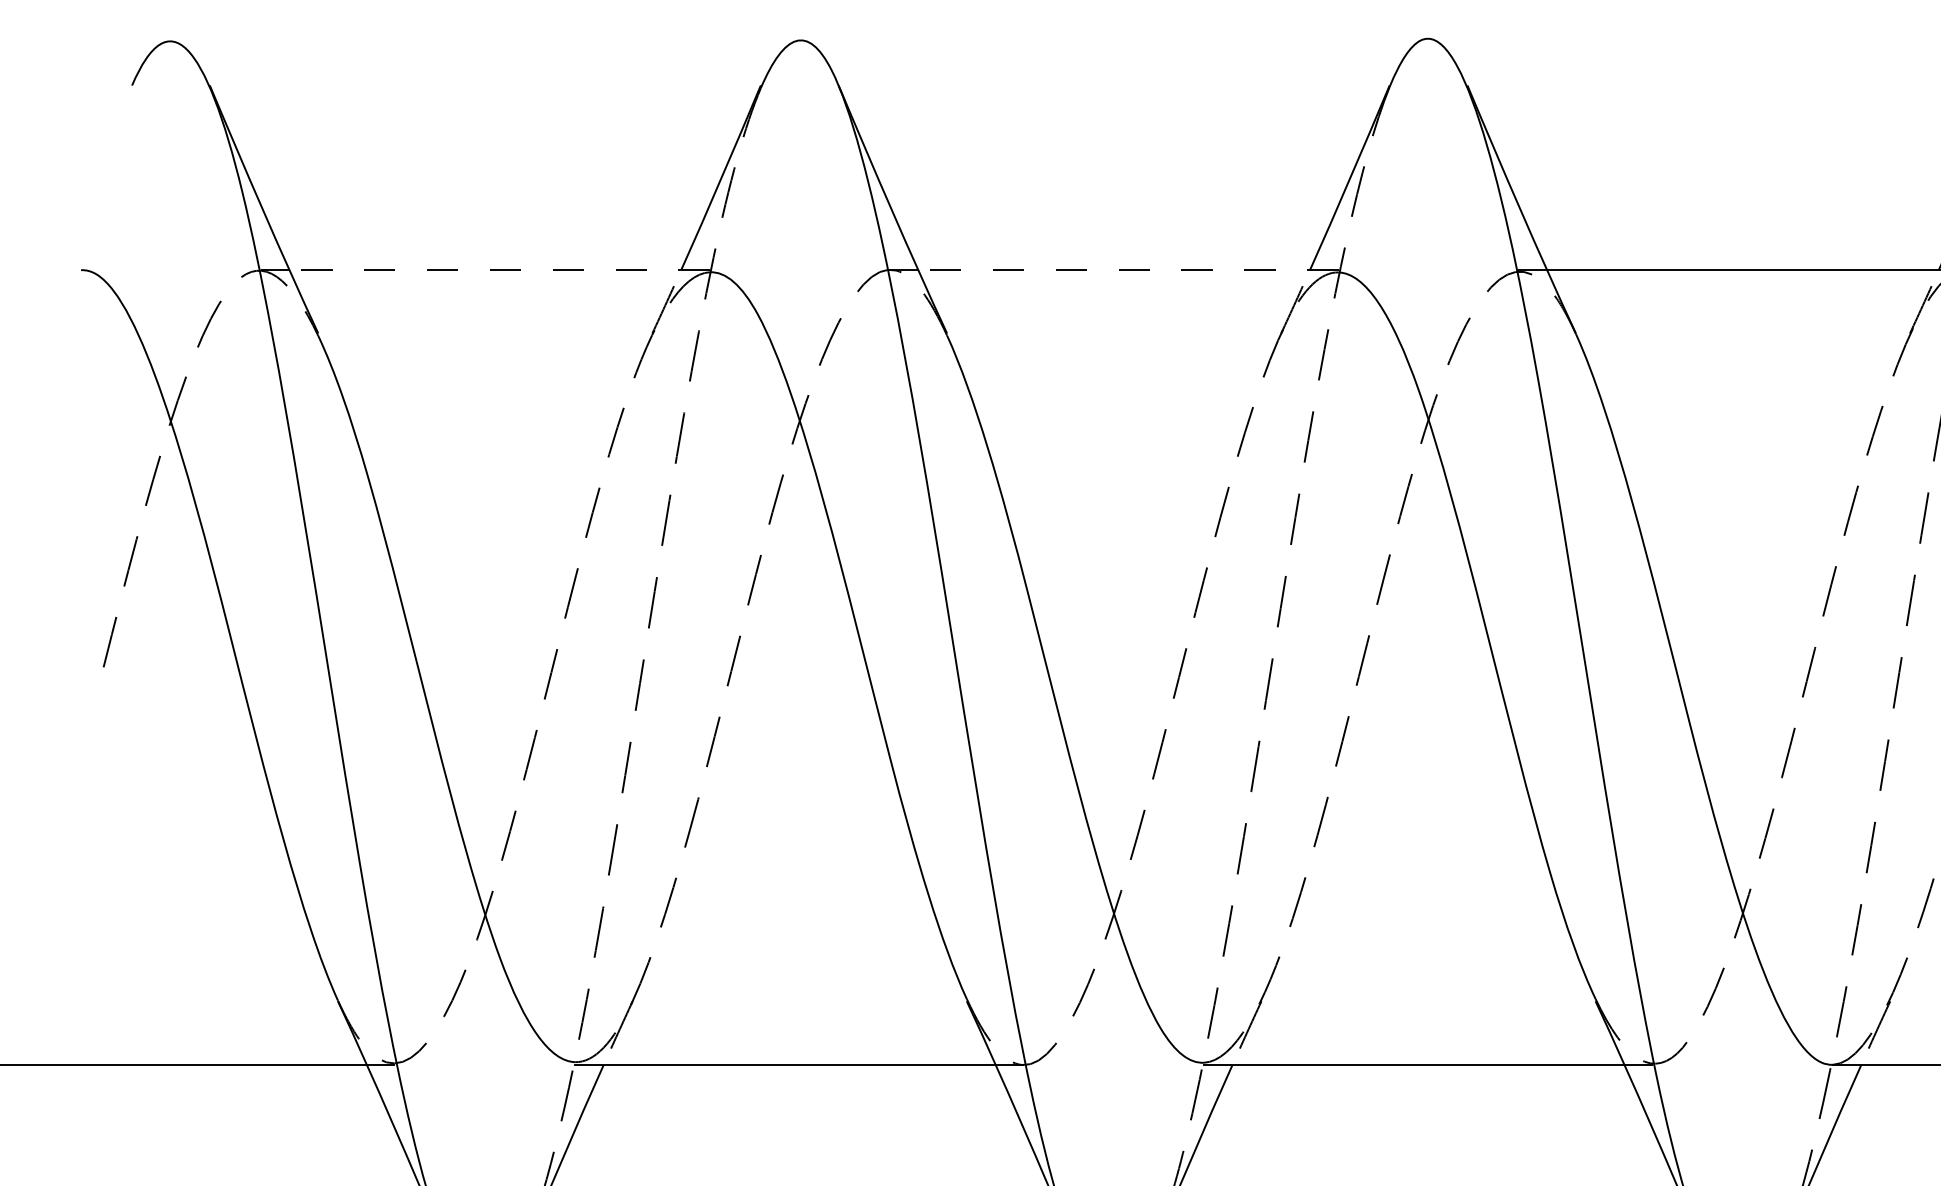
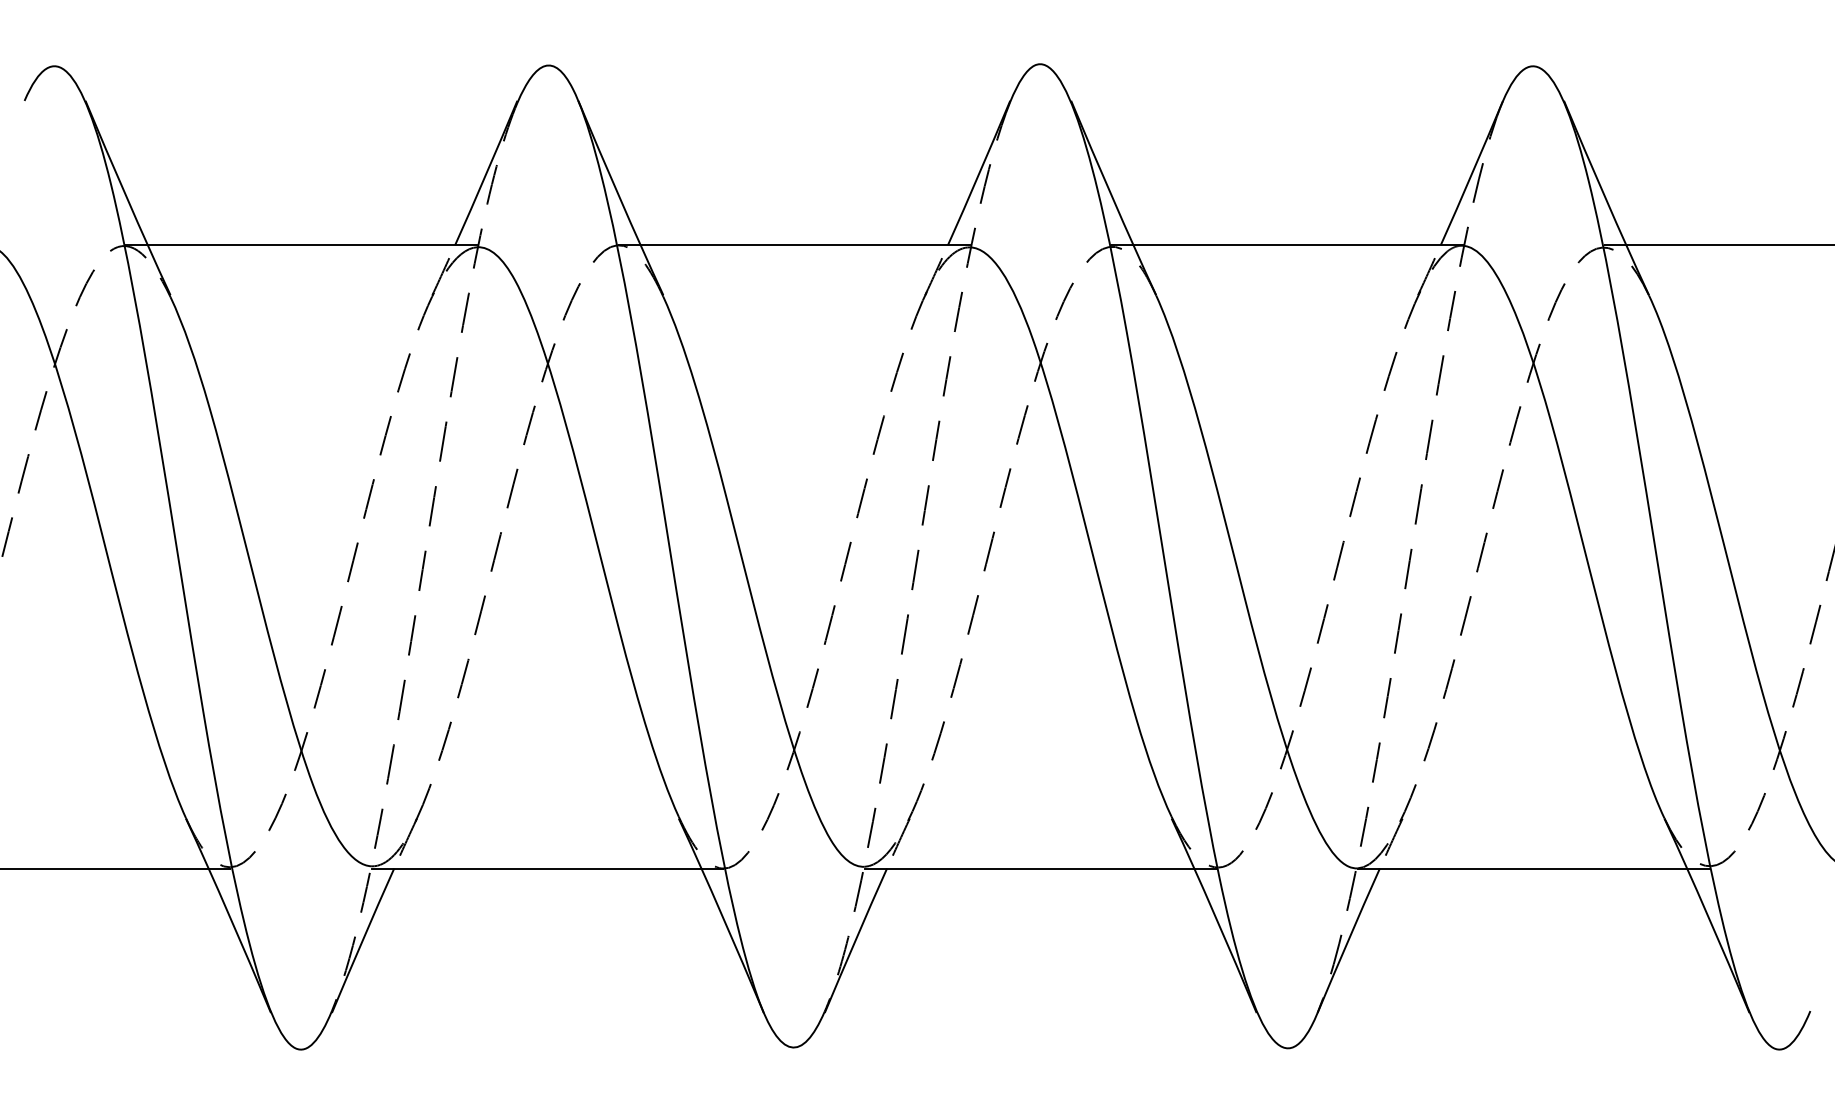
line: (499, 270) -> (312, 245), dashed -> solid
line: (1128, 270) -> (805, 245), dashed -> solid

